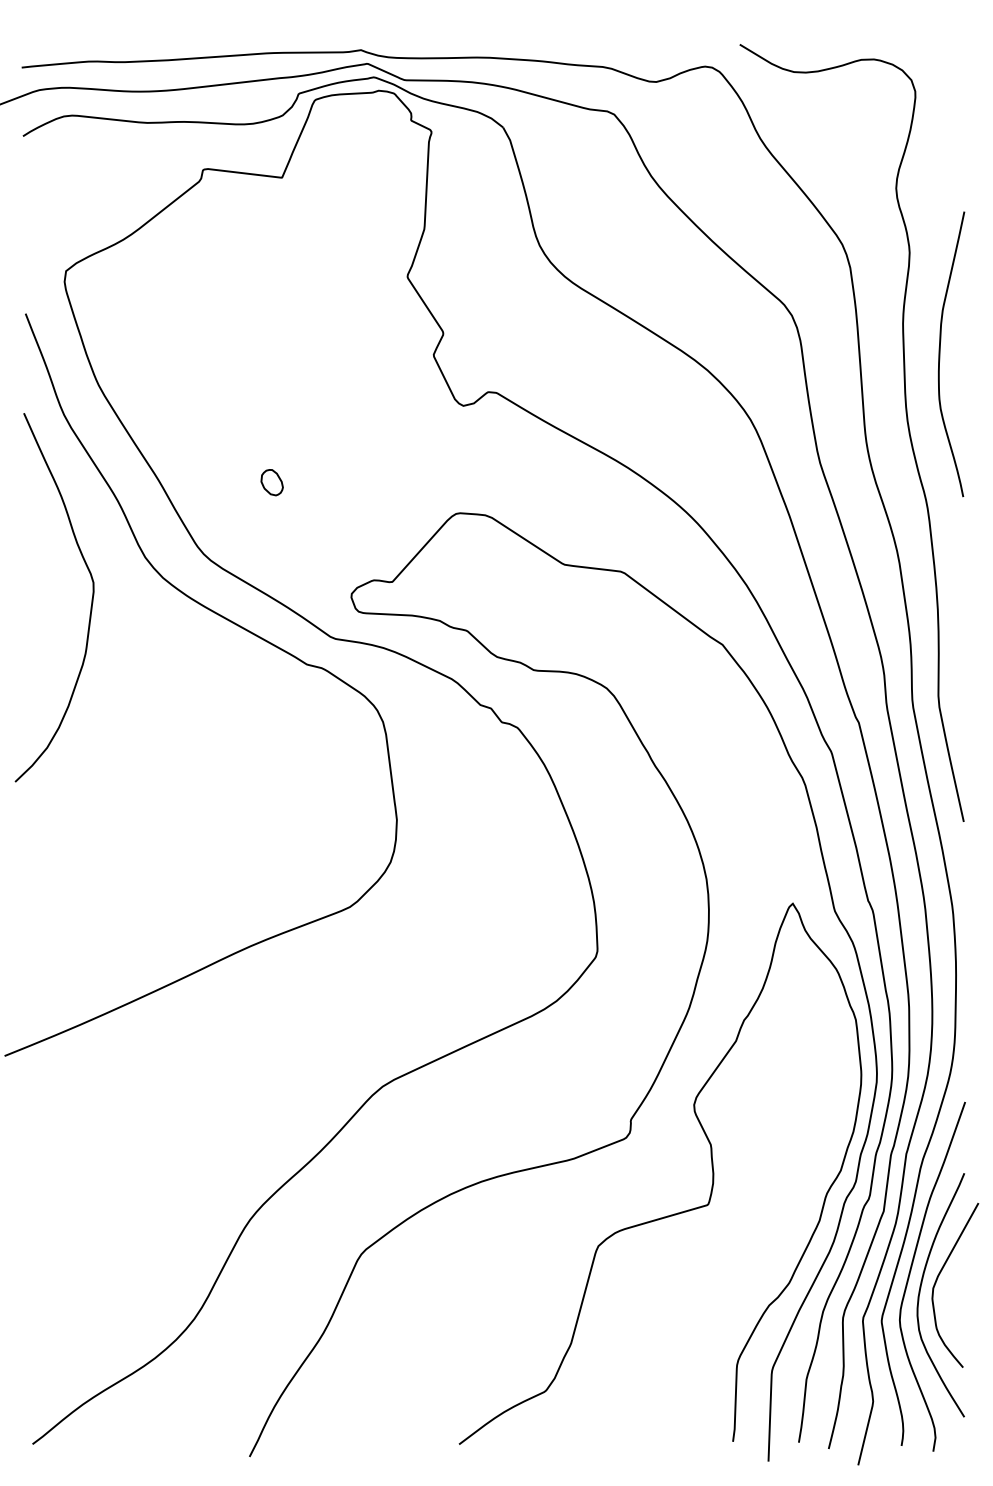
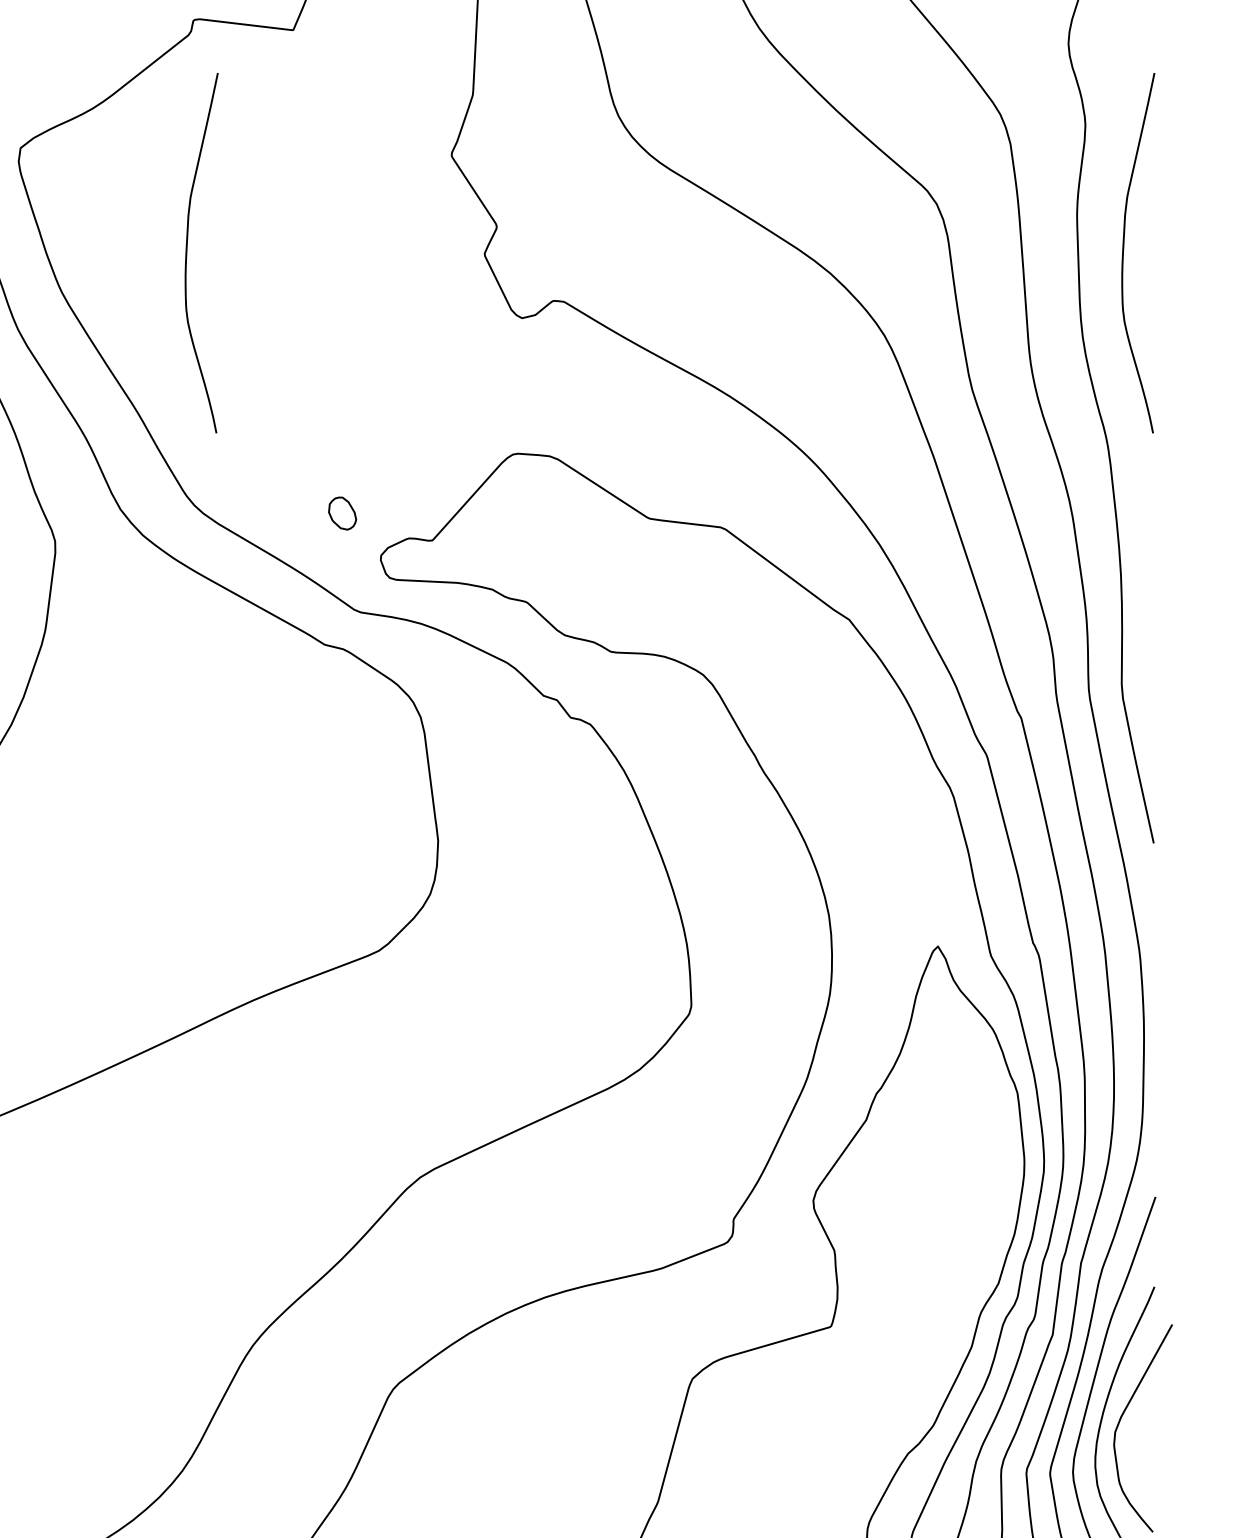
curve: (198, 354) -> (187, 253), added
part: (271, 482) -> (341, 513), moved

